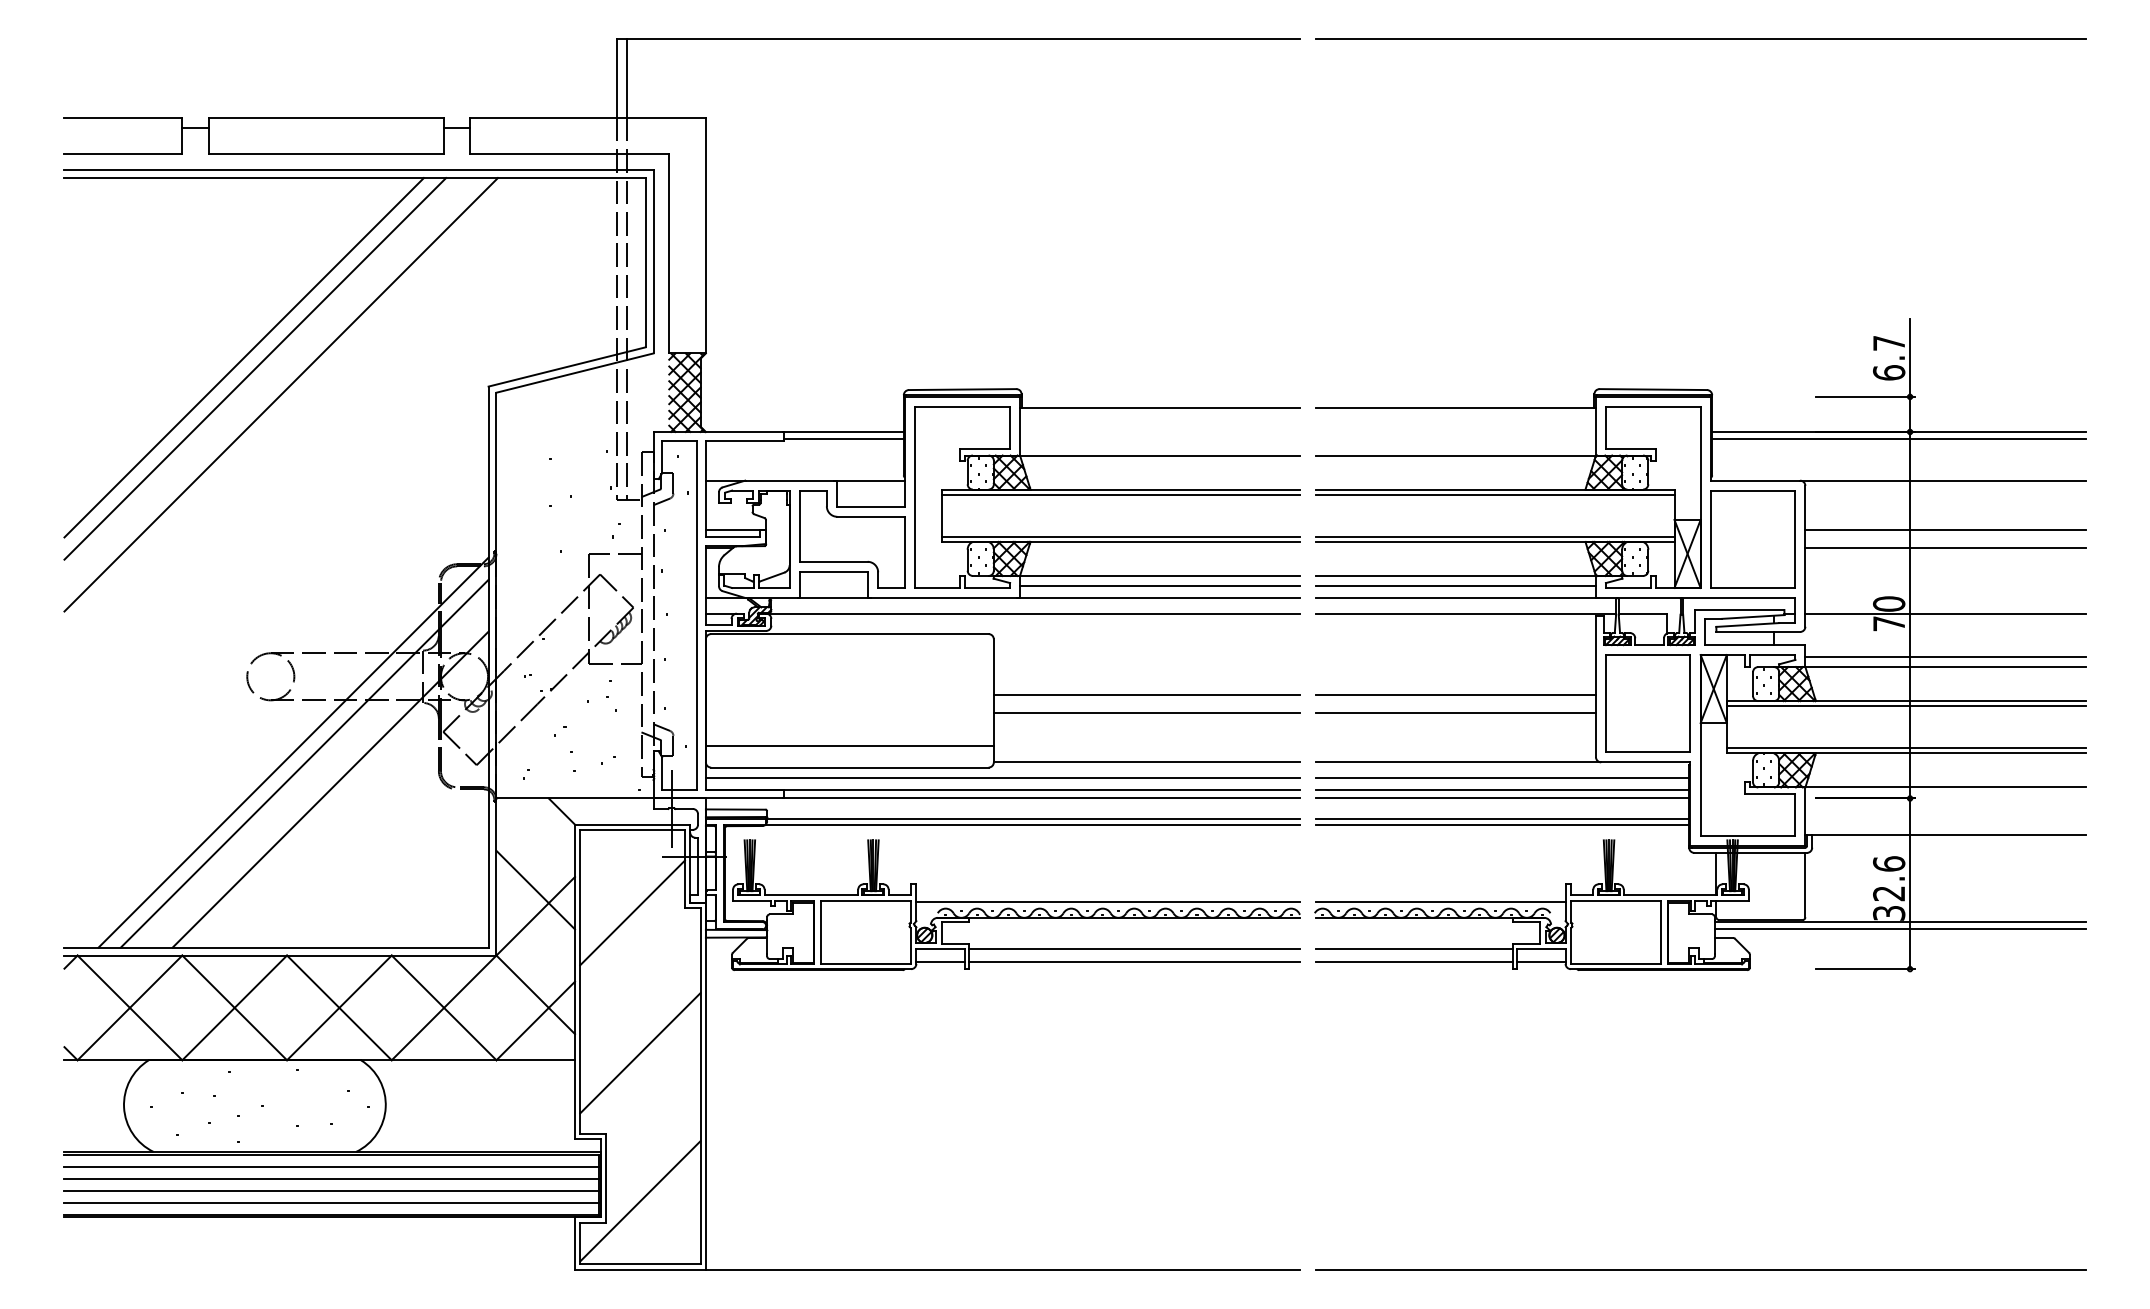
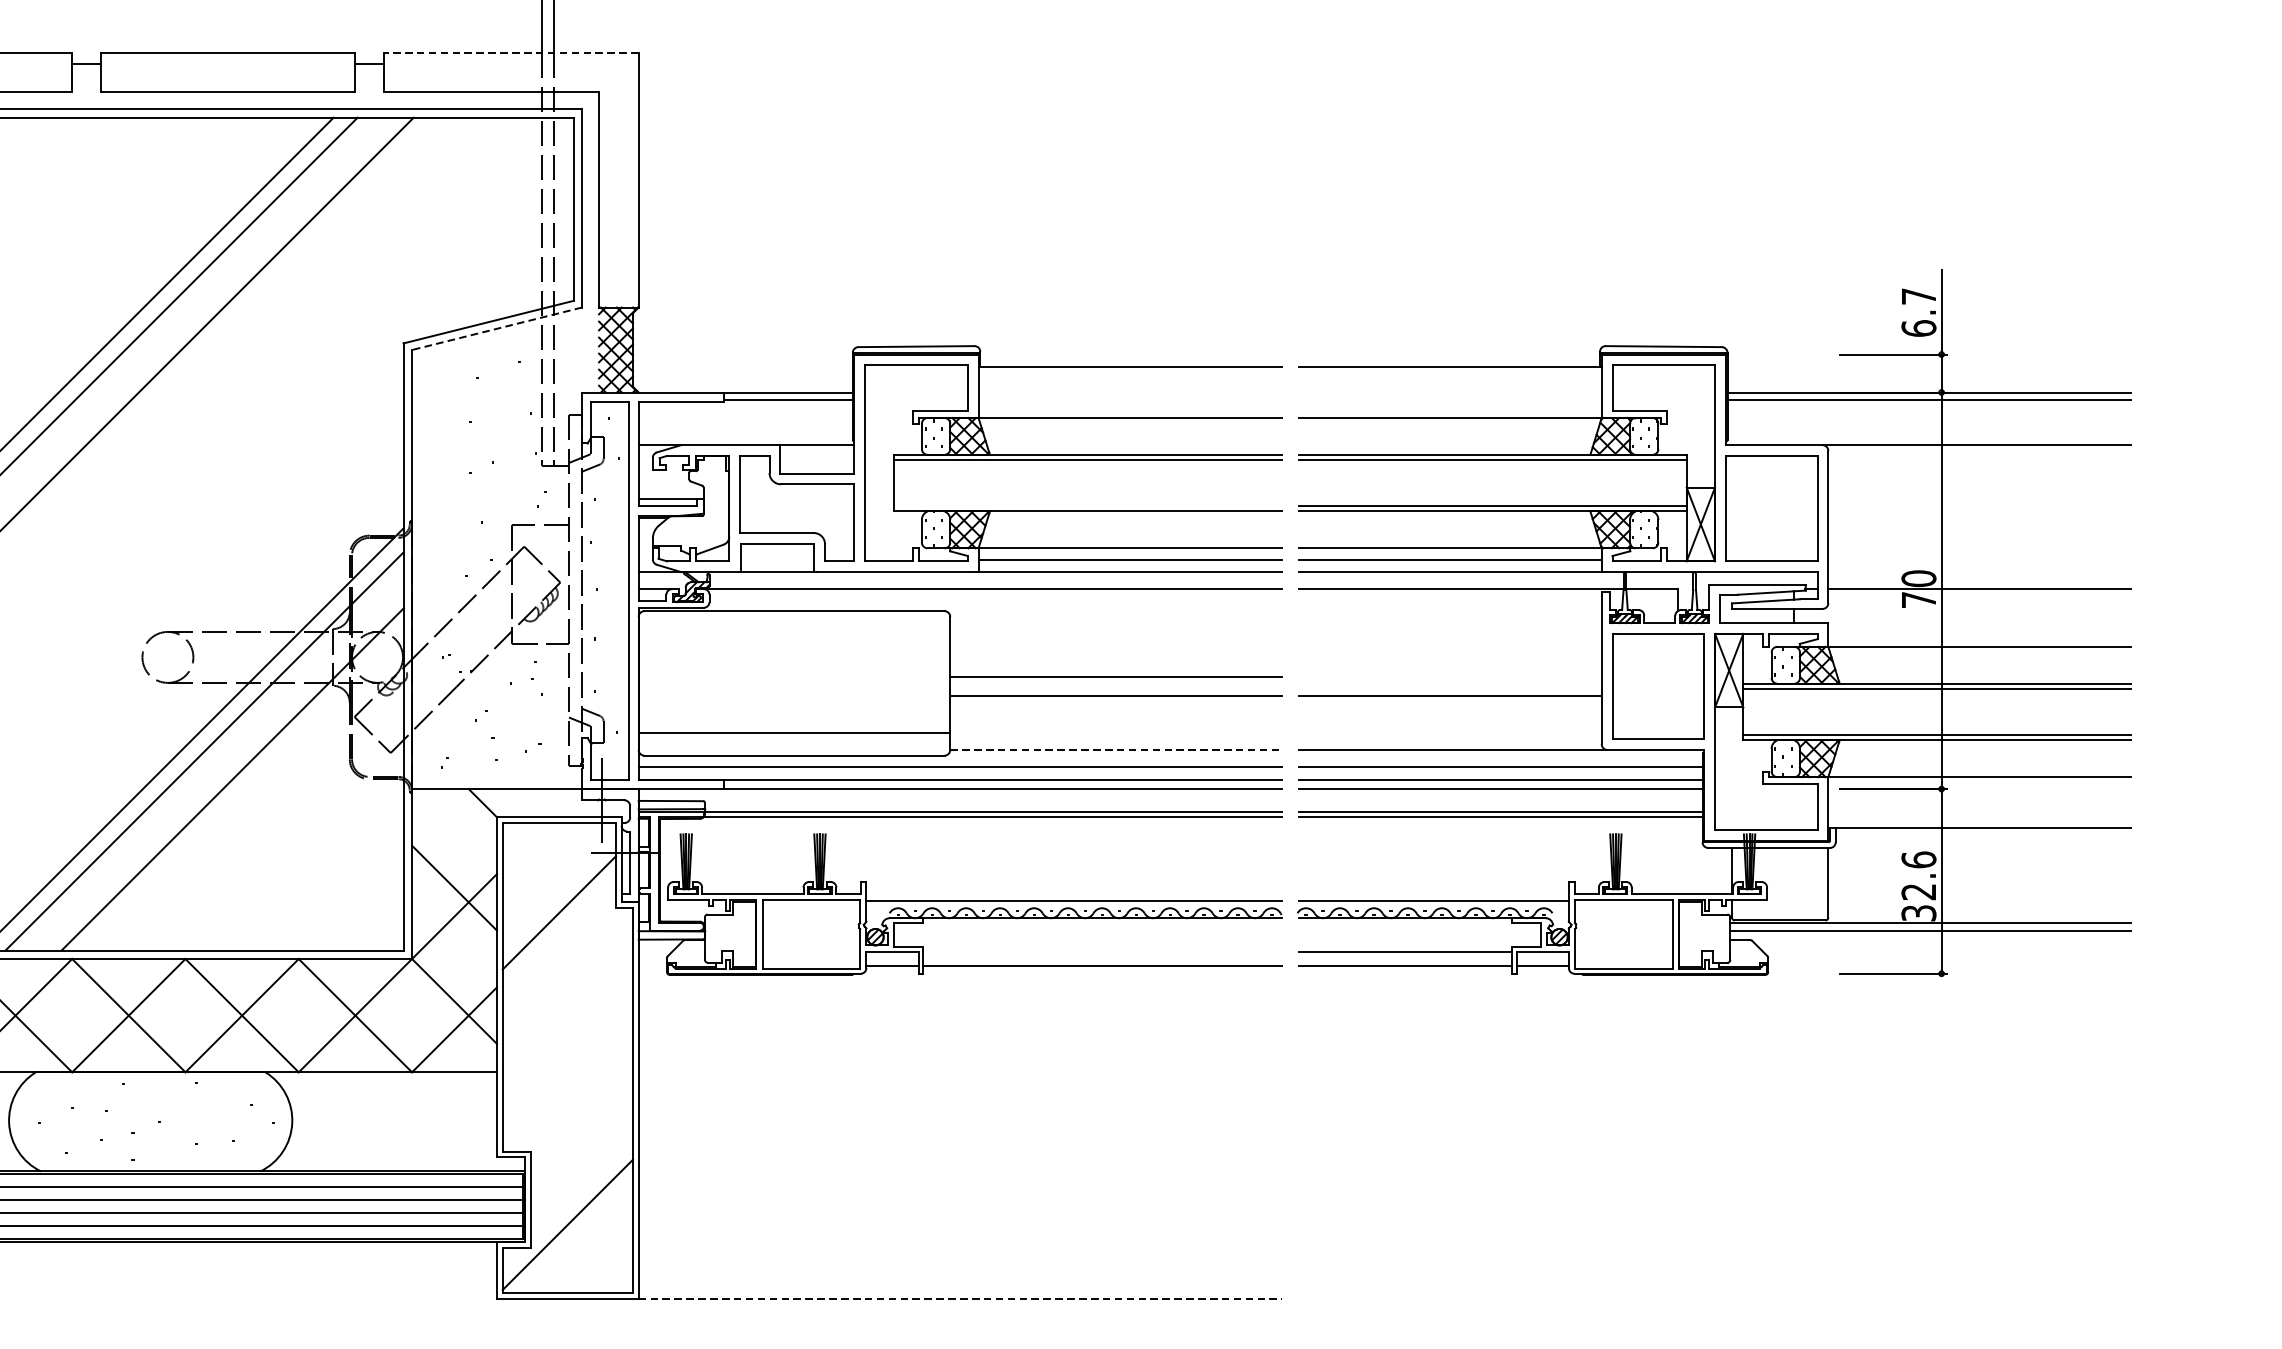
line: (588, 117) -> (511, 52), solid -> dashed
line: (575, 373) -> (497, 329), solid -> dashed
line: (1945, 530) -> (1979, 499), removed
line: (1120, 536) -> (1087, 505), removed
line: (1945, 548) -> (1979, 518), removed
line: (1945, 656) -> (1979, 635), removed
line: (1455, 694) -> (1449, 676), removed
line: (1147, 762) -> (1116, 750), solid -> dashed
line: (1134, 948) -> (1102, 951), removed
line: (640, 1052) -> (567, 1063), removed
line: (1003, 1269) -> (960, 1298), solid -> dashed
line: (1700, 1269) -> (1714, 1298), removed

